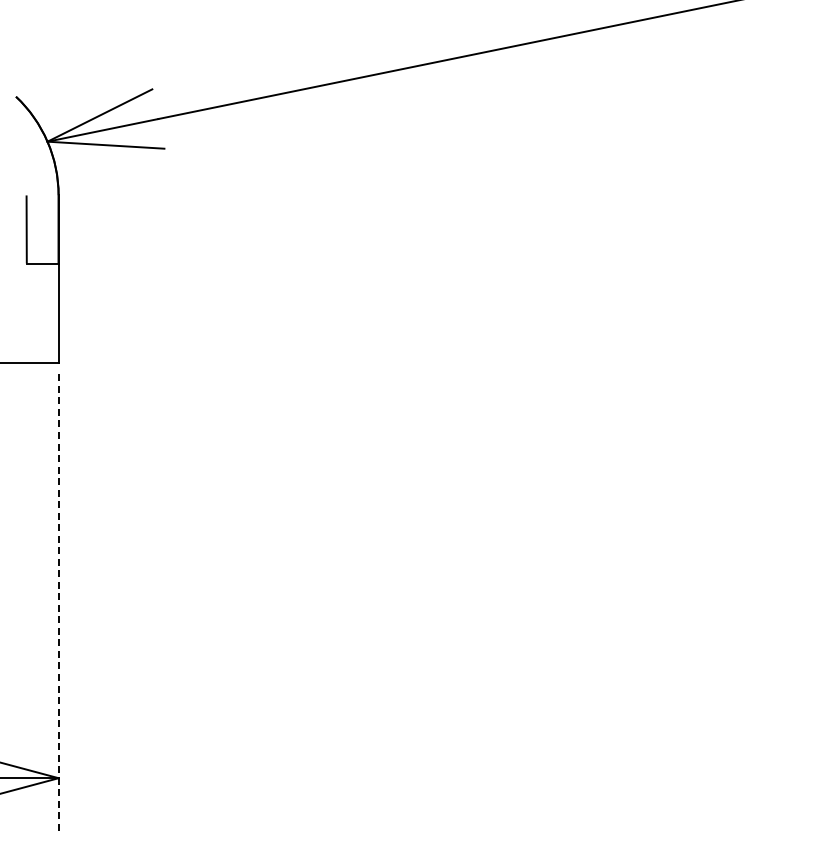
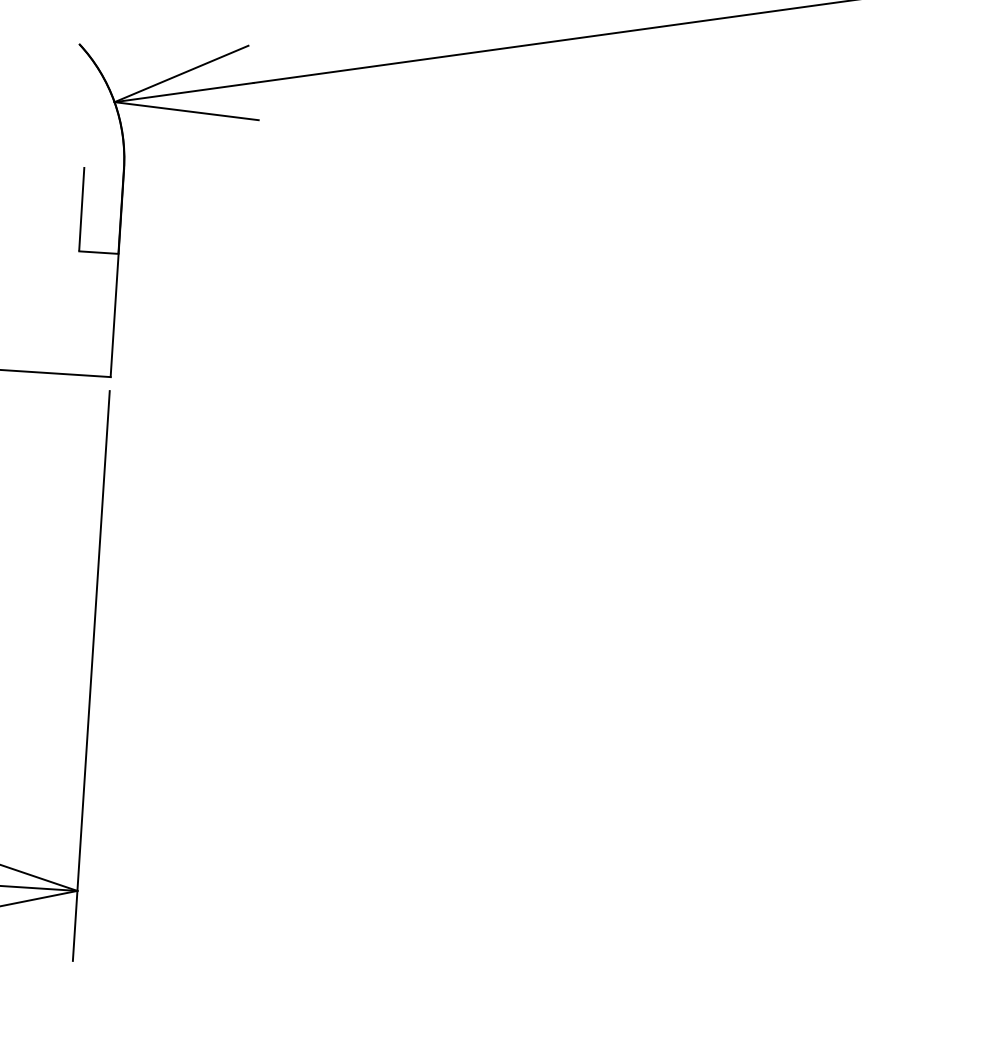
line: (58, 605) -> (91, 677), dashed -> solid

